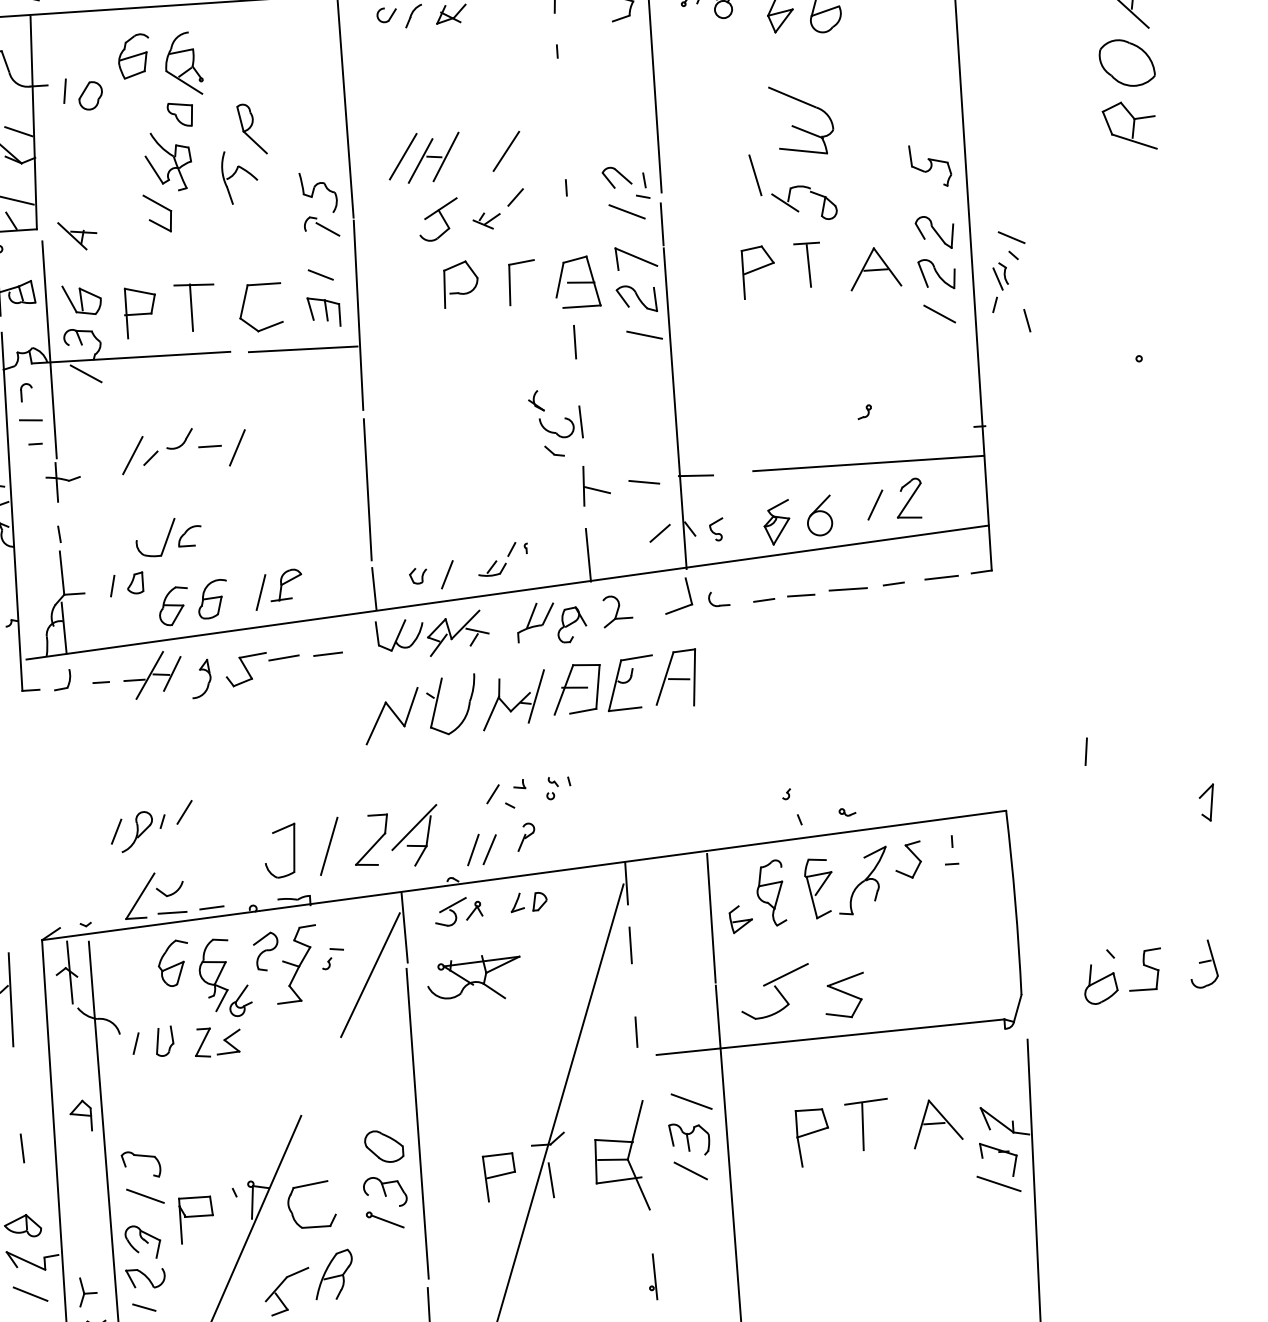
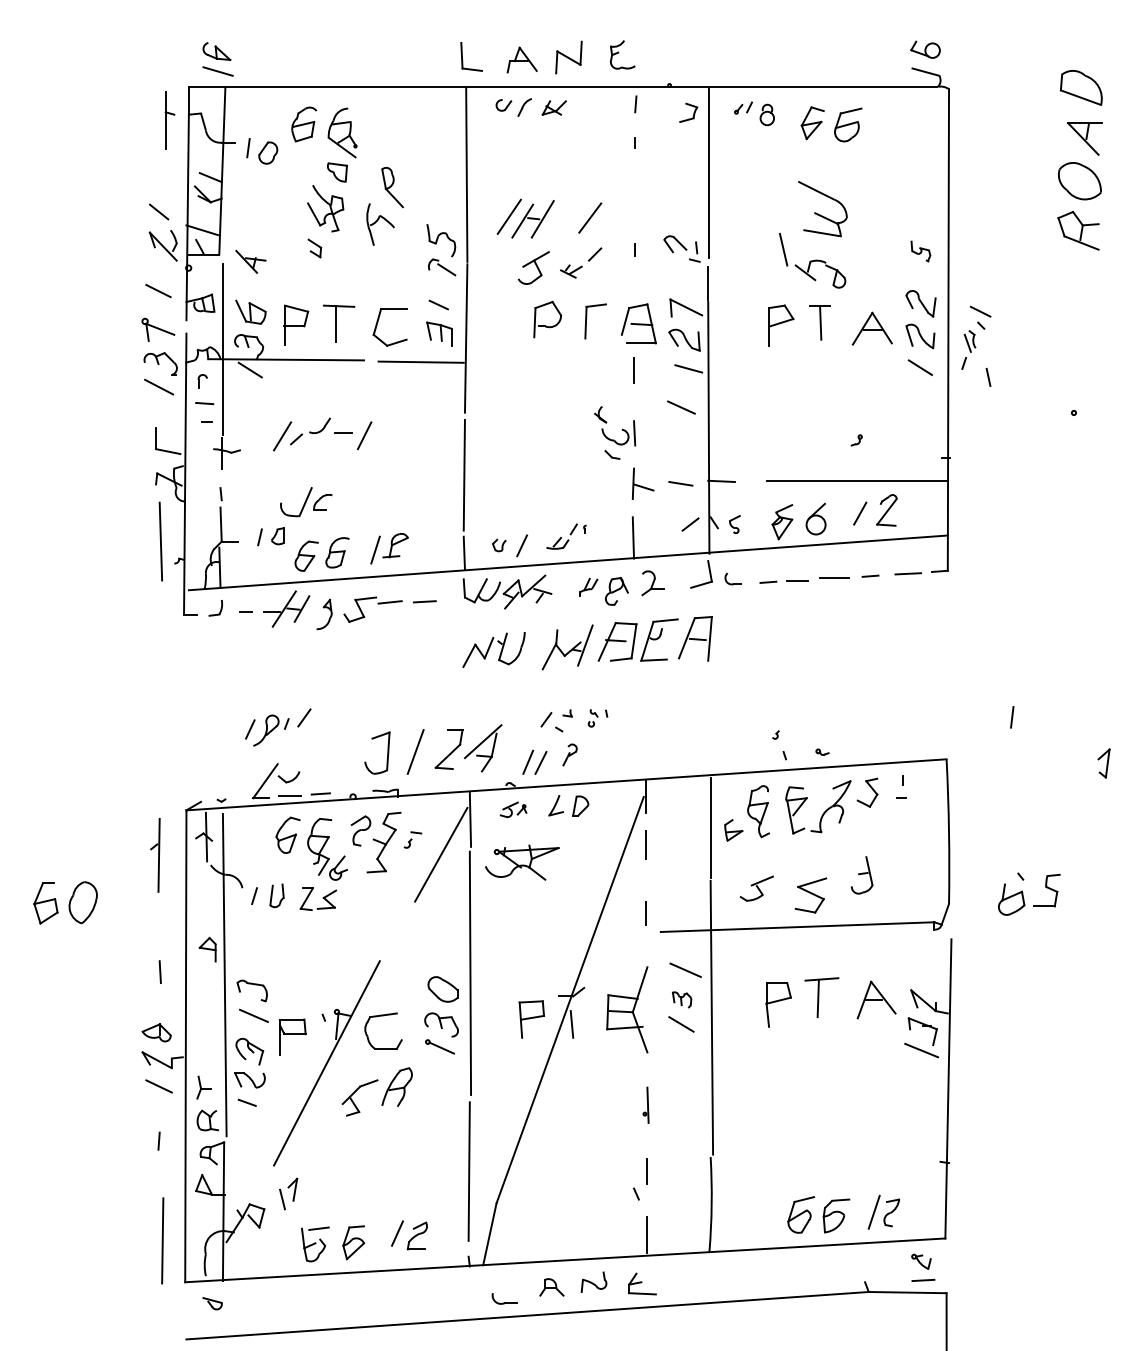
part: (929, 166) -> (920, 251), size x0.6
line: (627, 211) -> (681, 407), moved
part: (157, 213) -> (314, 248), size x0.6
part: (535, 622) -> (588, 587), size x0.6
part: (419, 709) -> (493, 649), size x0.7
part: (528, 901) -> (568, 805), size x1.4
part: (458, 911) -> (513, 809), size x0.7
part: (1203, 964) -> (861, 875), moved
part: (774, 991) -> (756, 888), size x0.6
part: (688, 1139) -> (681, 999), size x0.6

